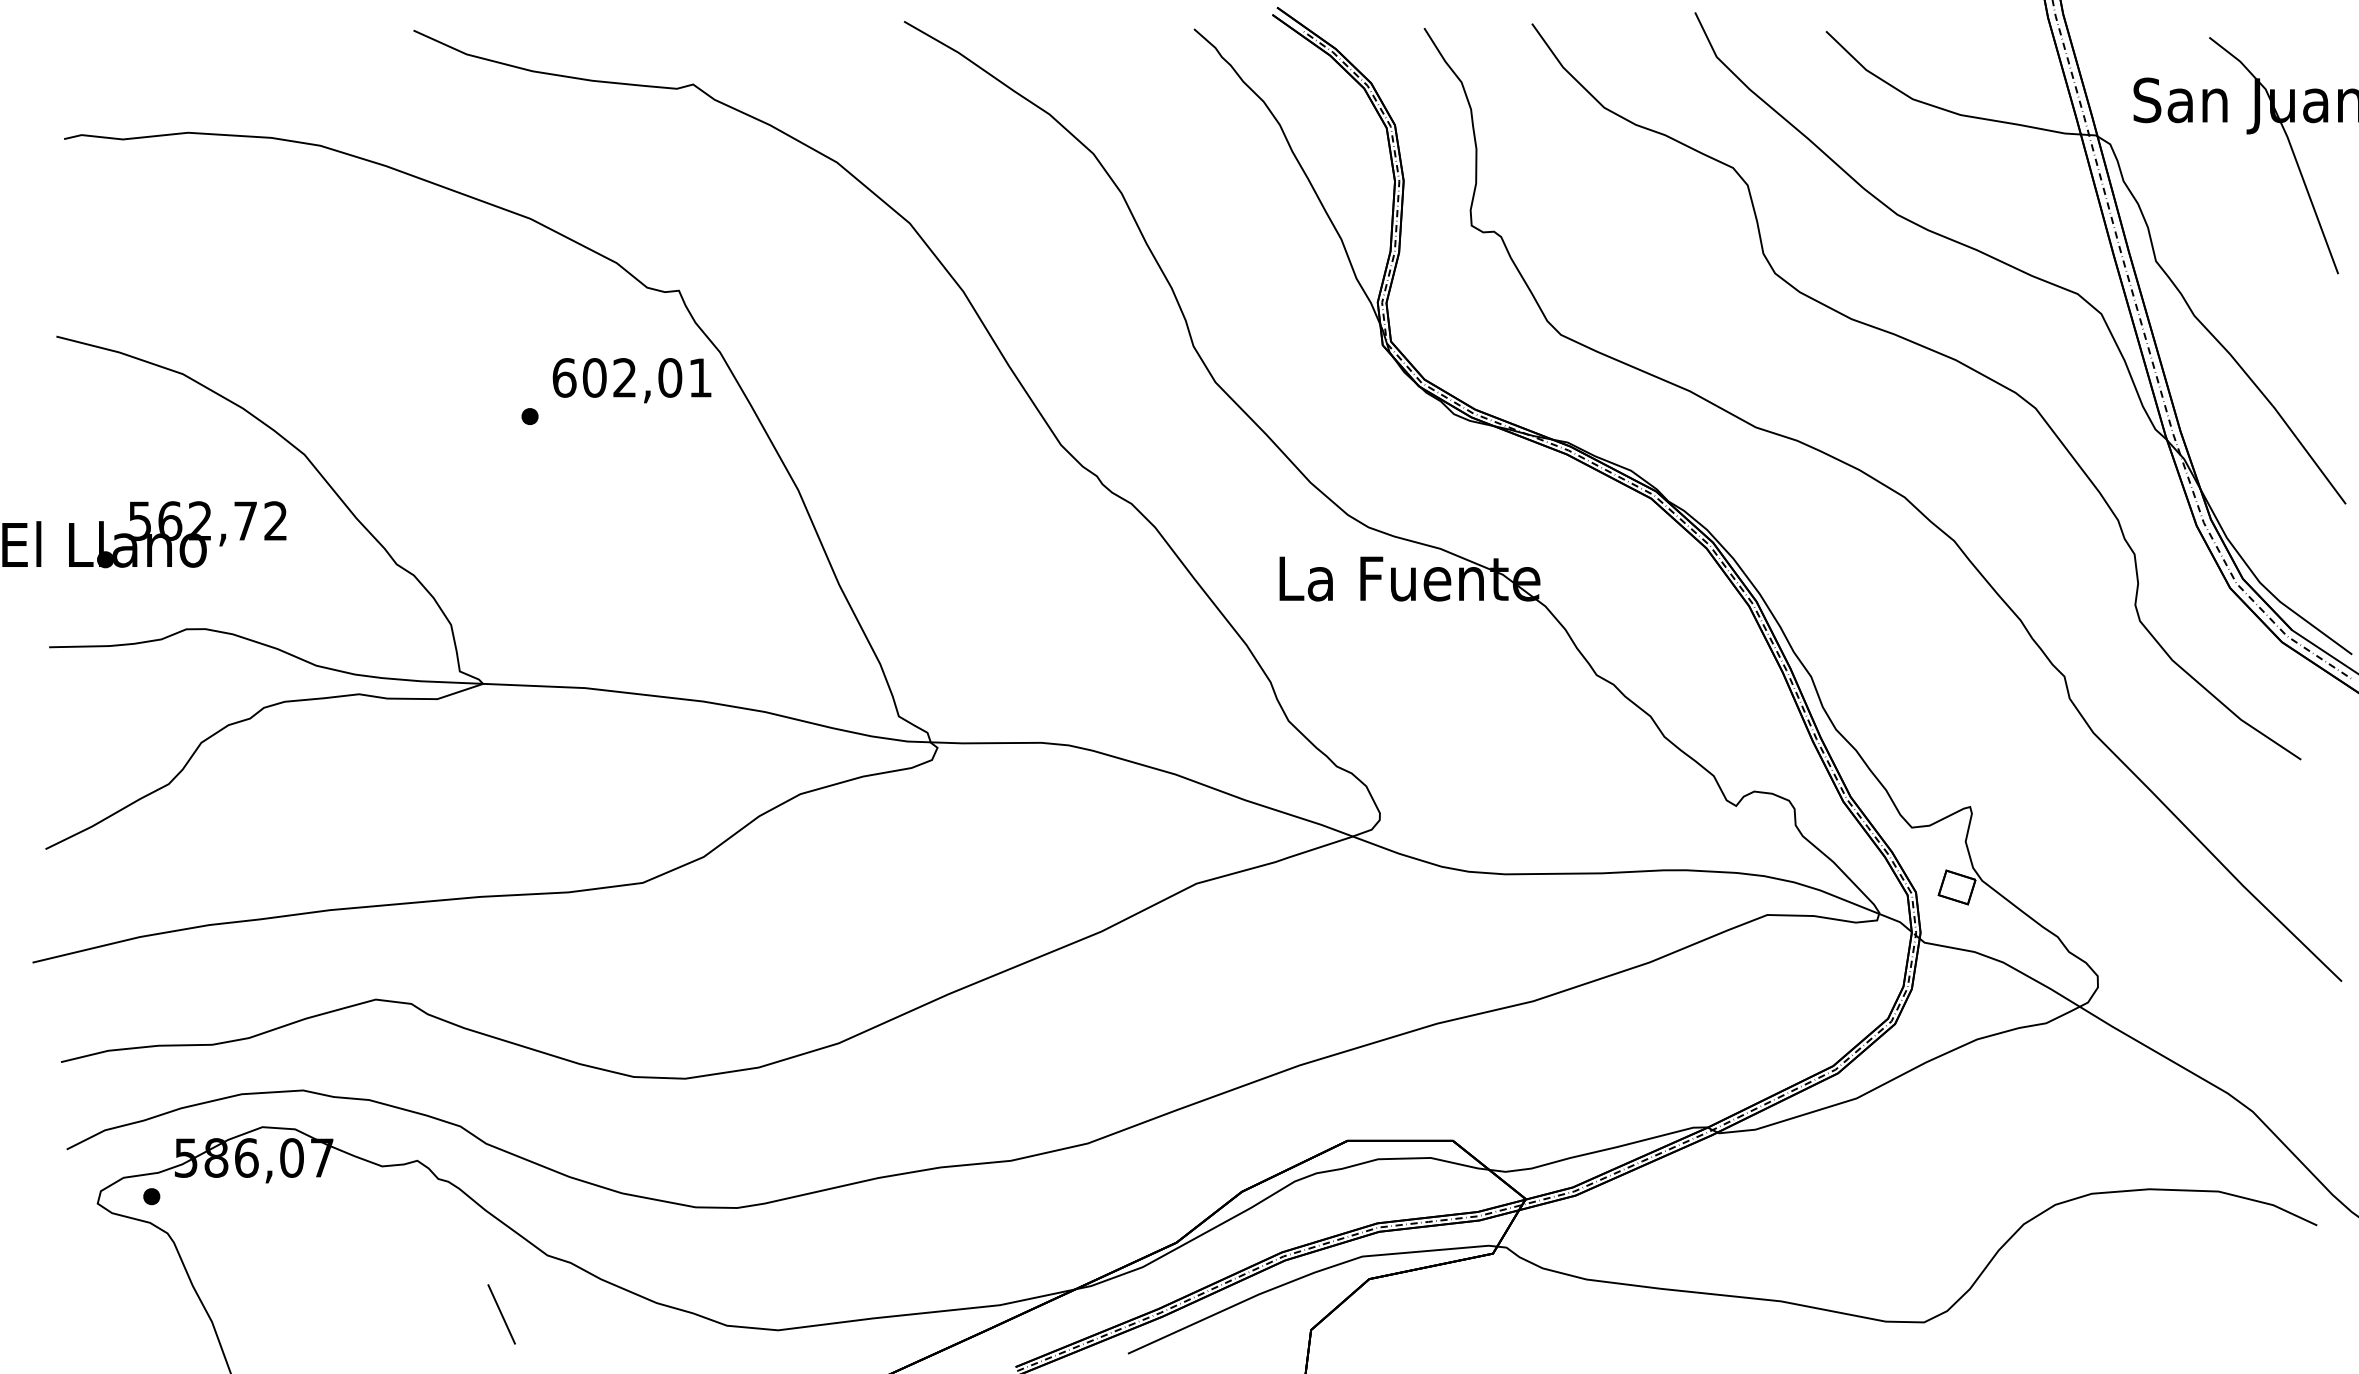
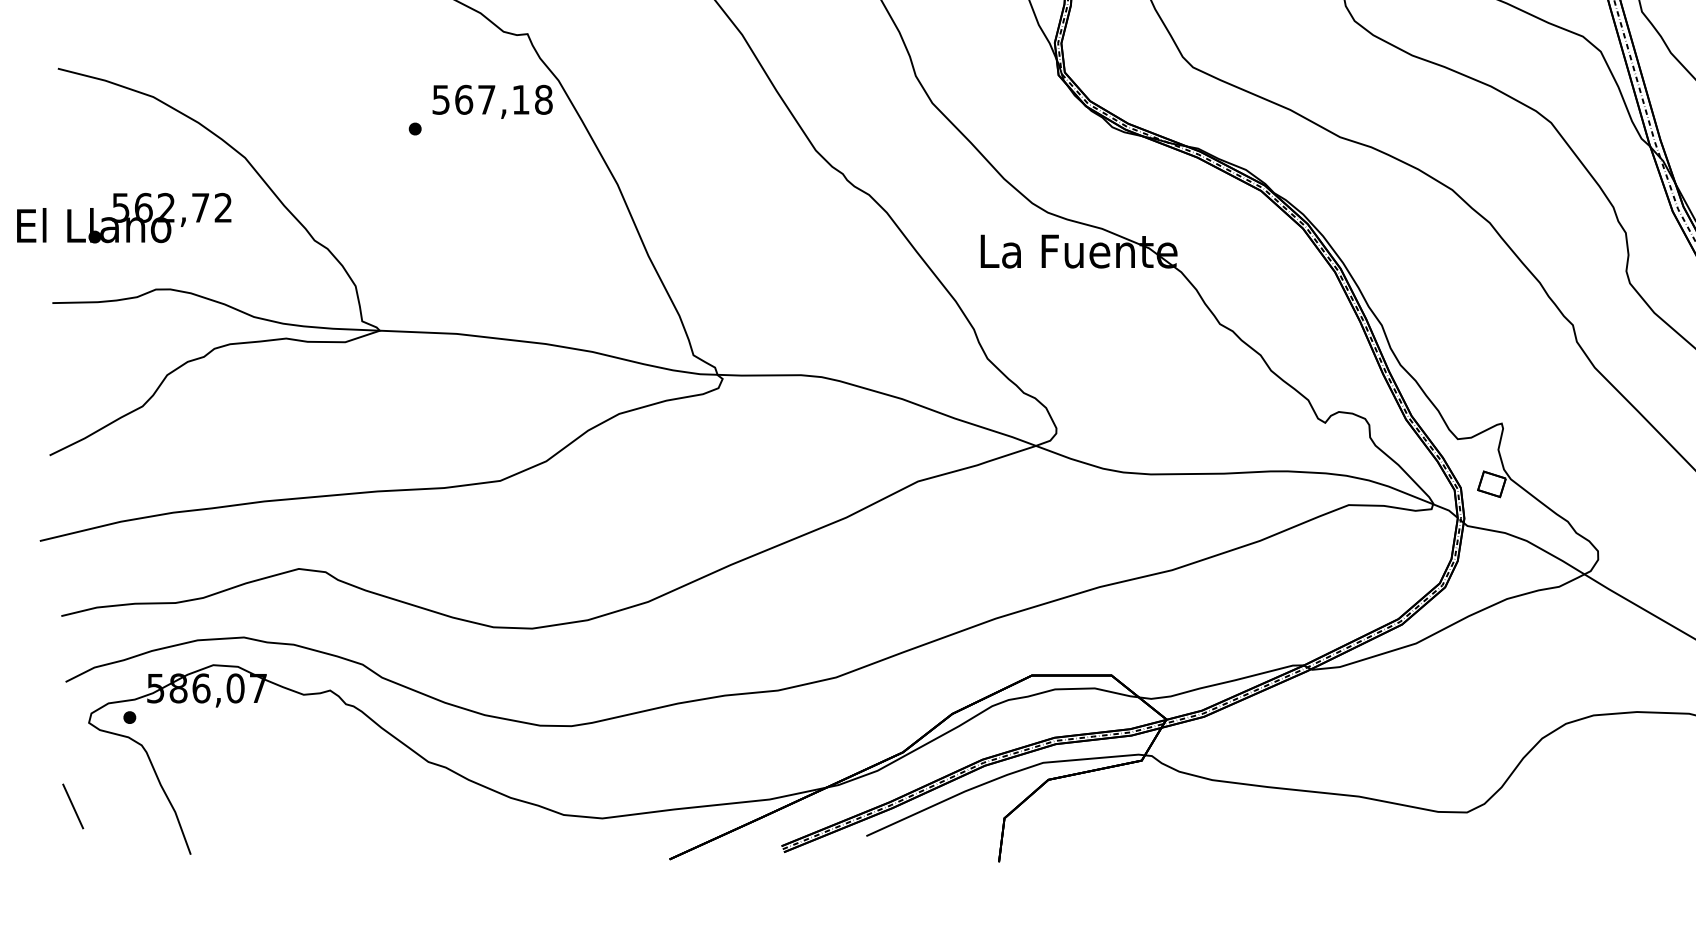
text: (632, 377) -> (492, 99), 602,01 -> 567,18
line: (501, 1314) -> (73, 806), moved

